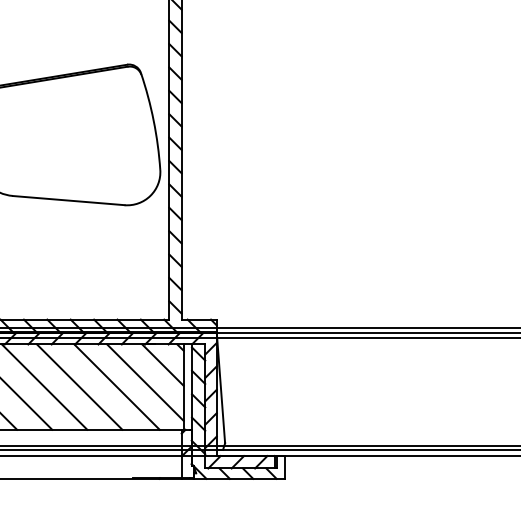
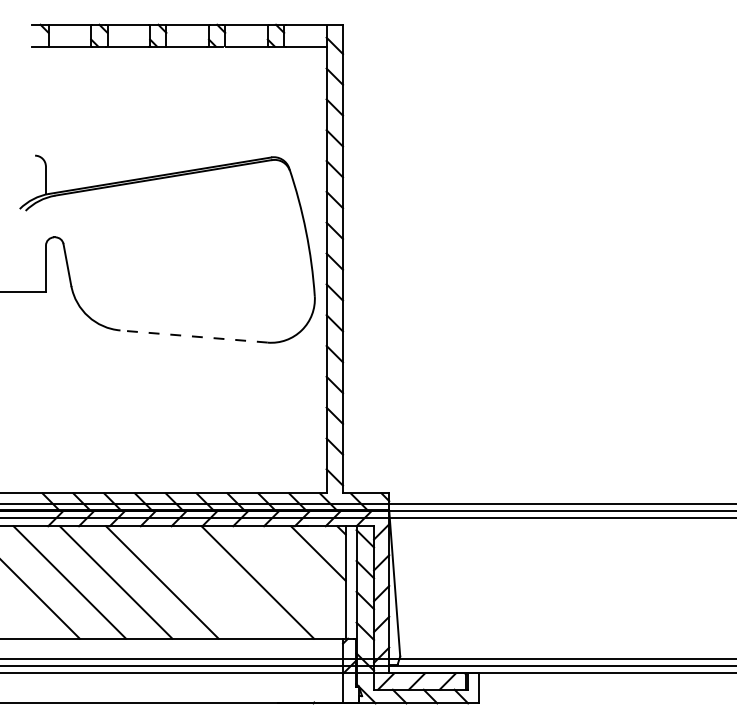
line: (69, 200) -> (194, 336), solid -> dashed
line: (144, 382) -> (294, 576), removed
line: (79, 387) -> (208, 582), removed

